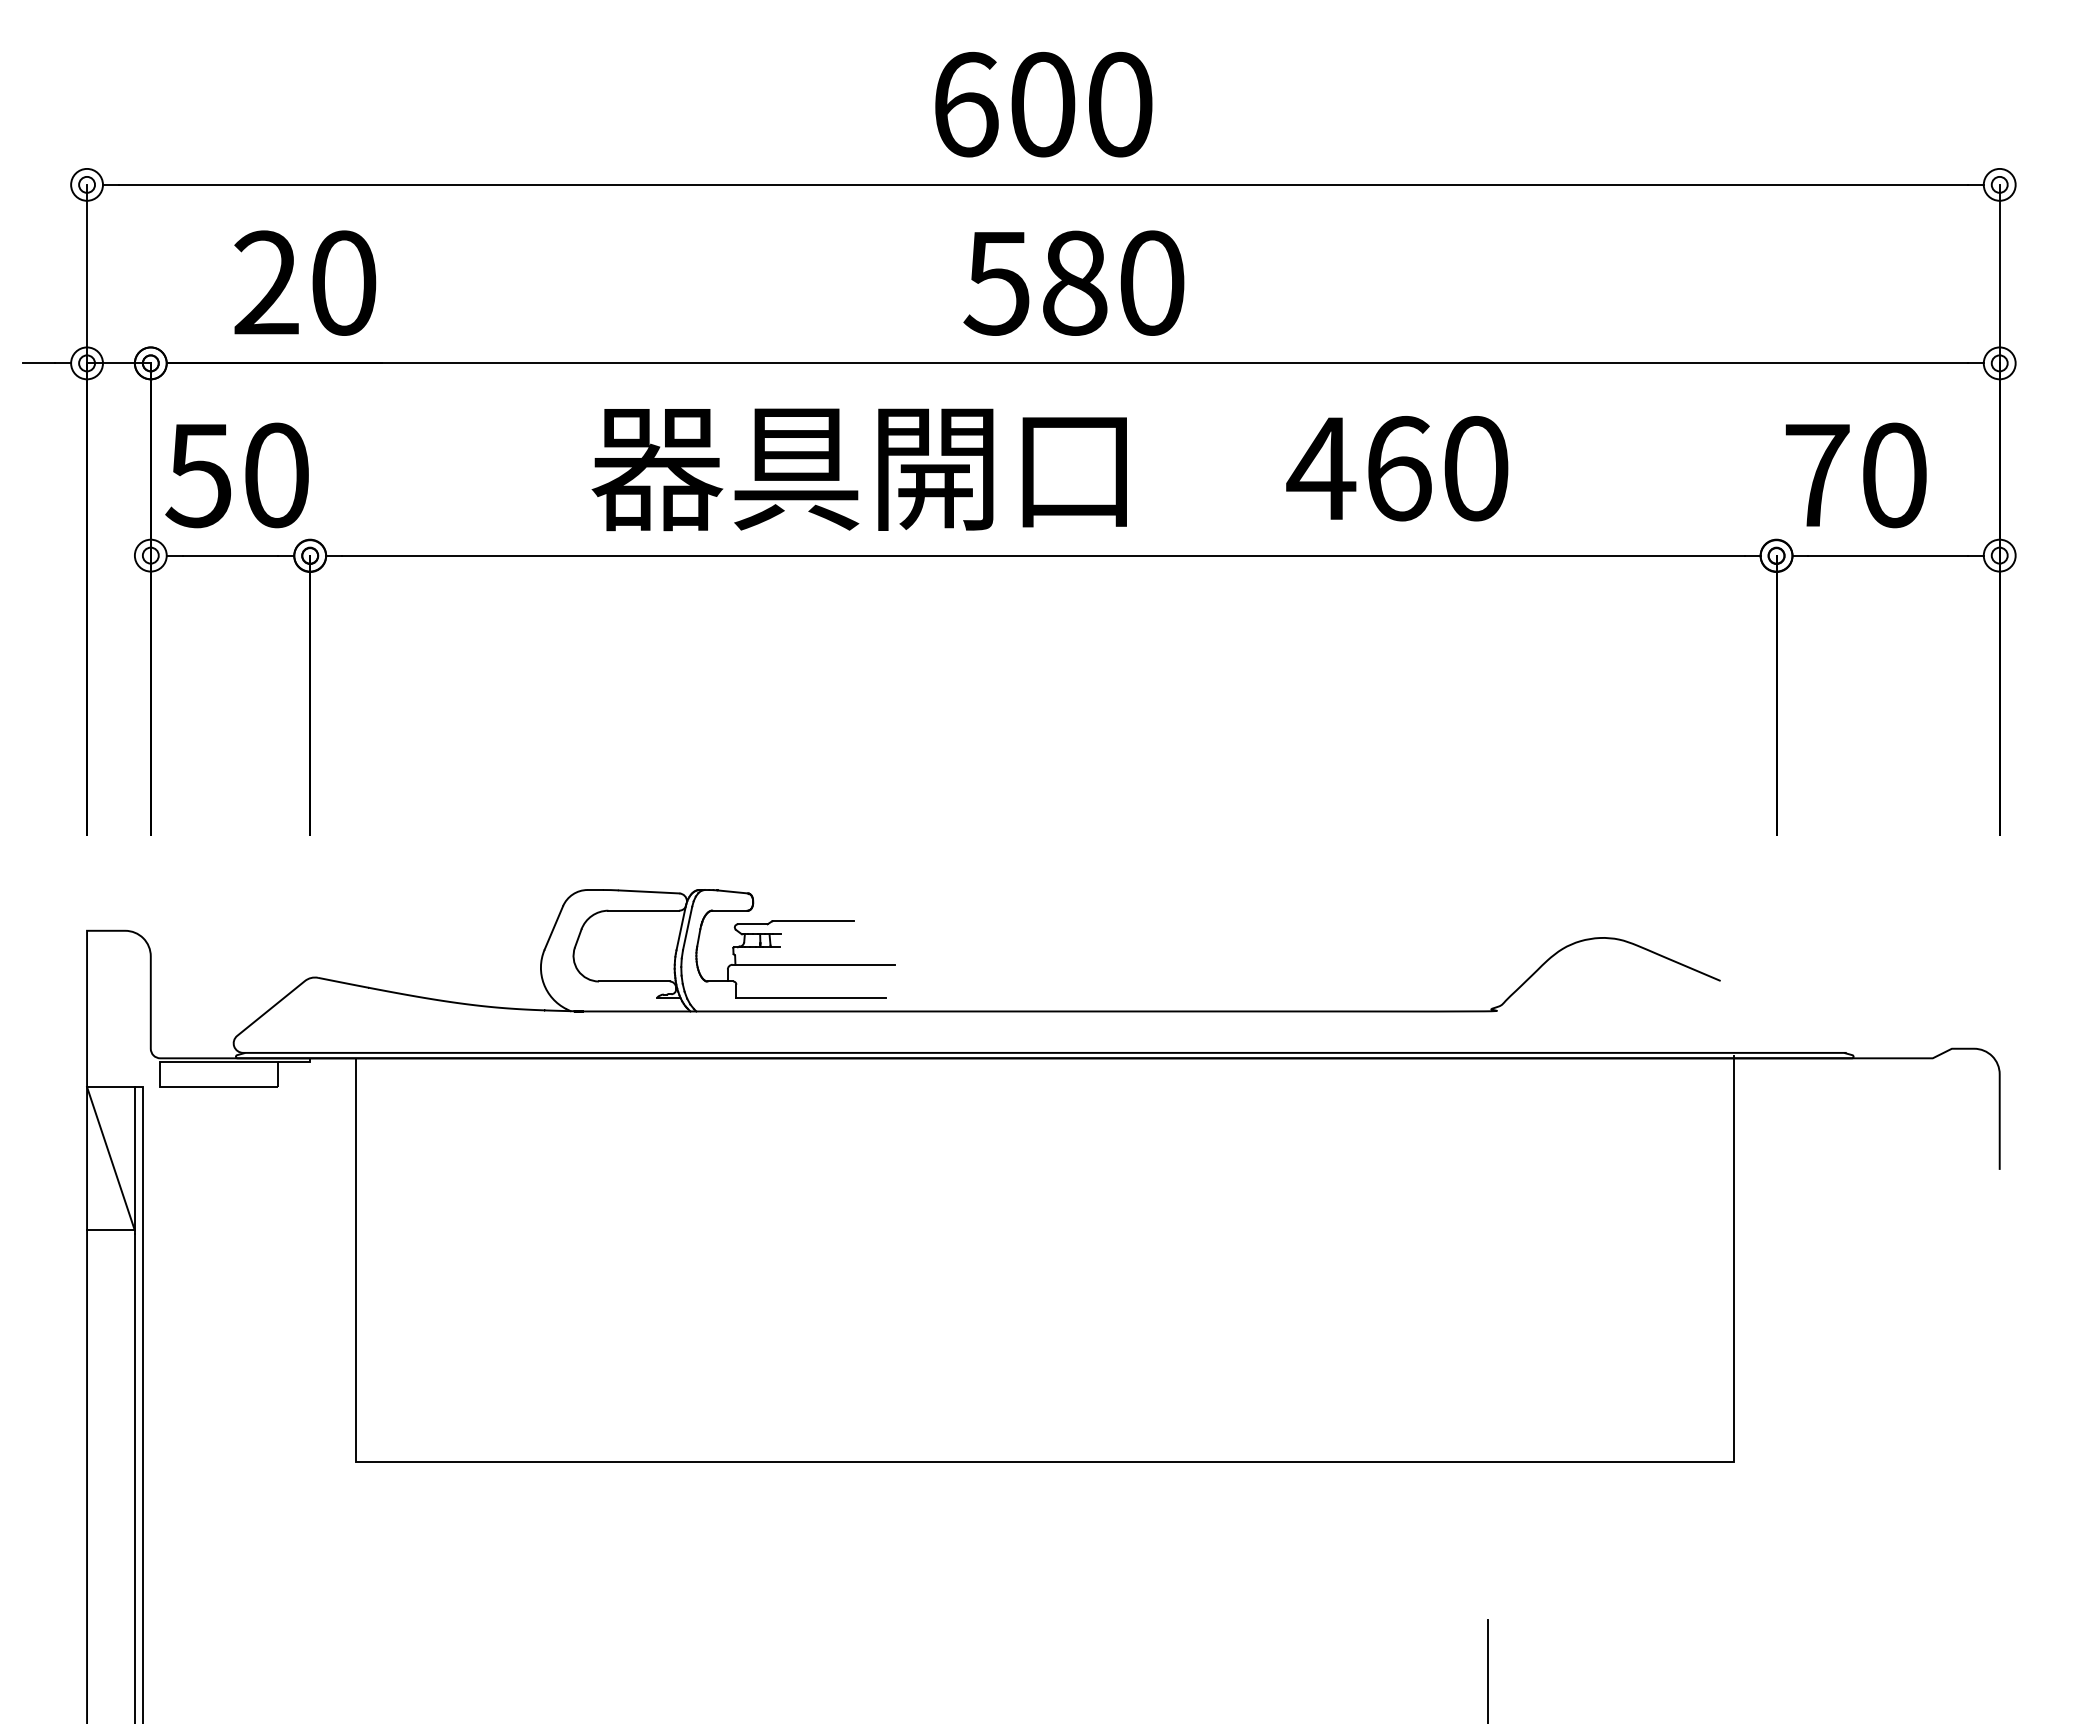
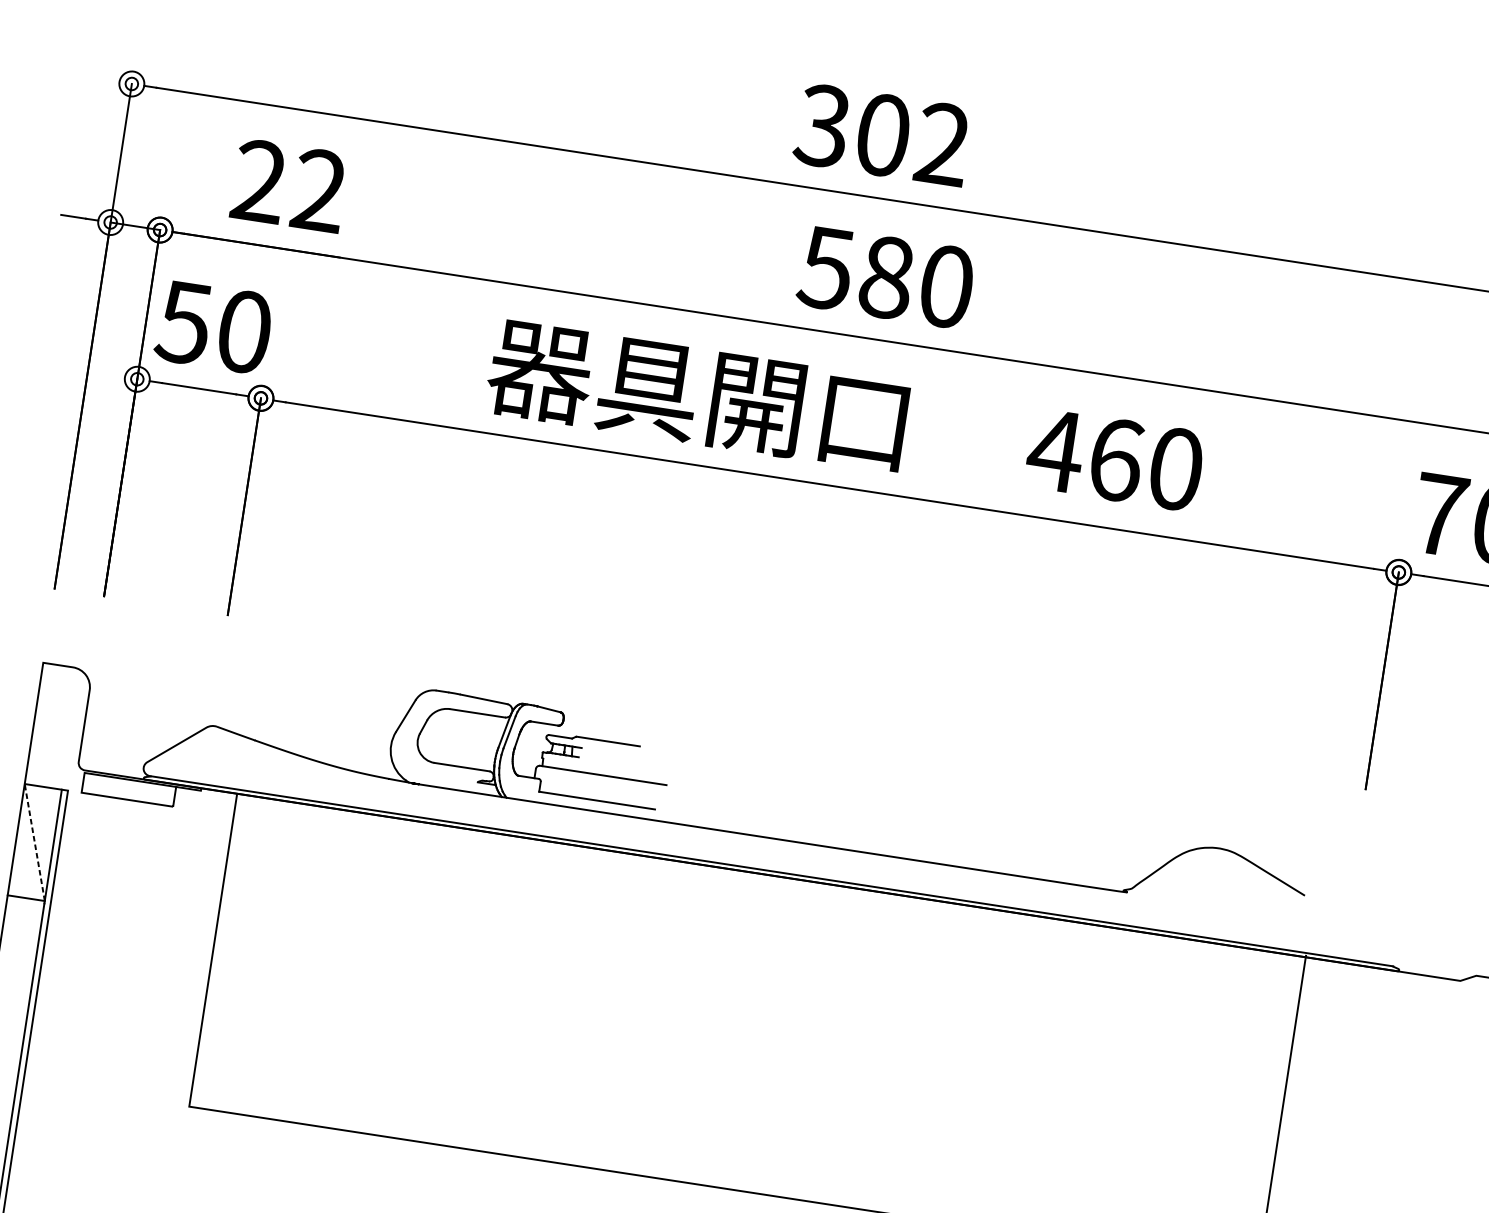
text: (1041, 104) -> (882, 134), 600 -> 302
text: (343, 282) -> (319, 190), 20 -> 22
line: (110, 1158) -> (34, 842), solid -> dashed

